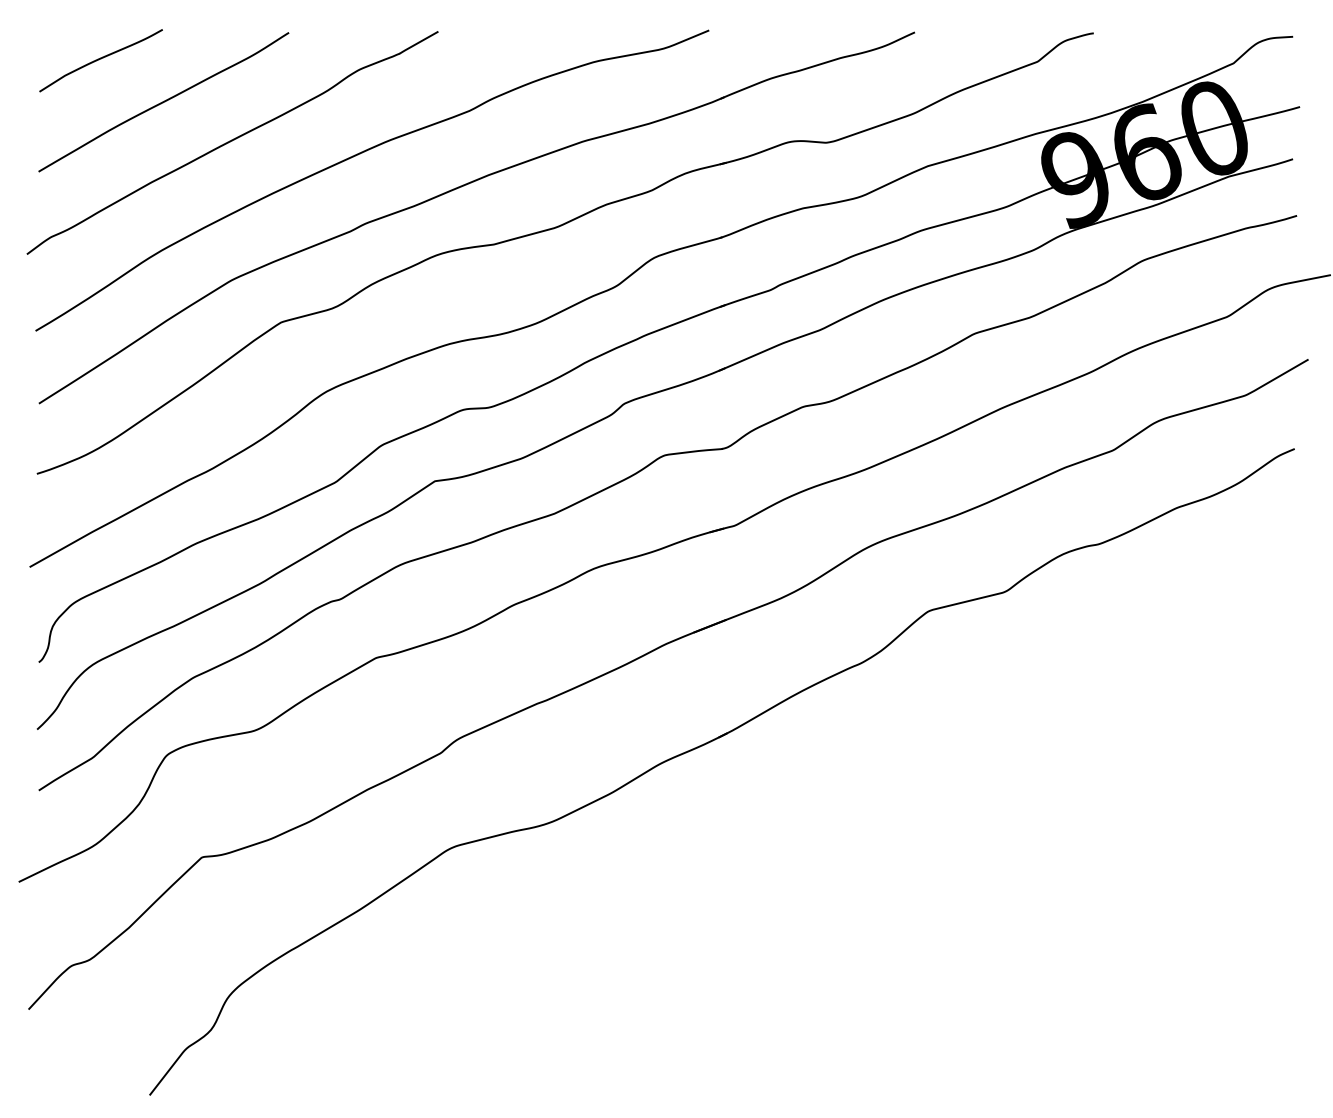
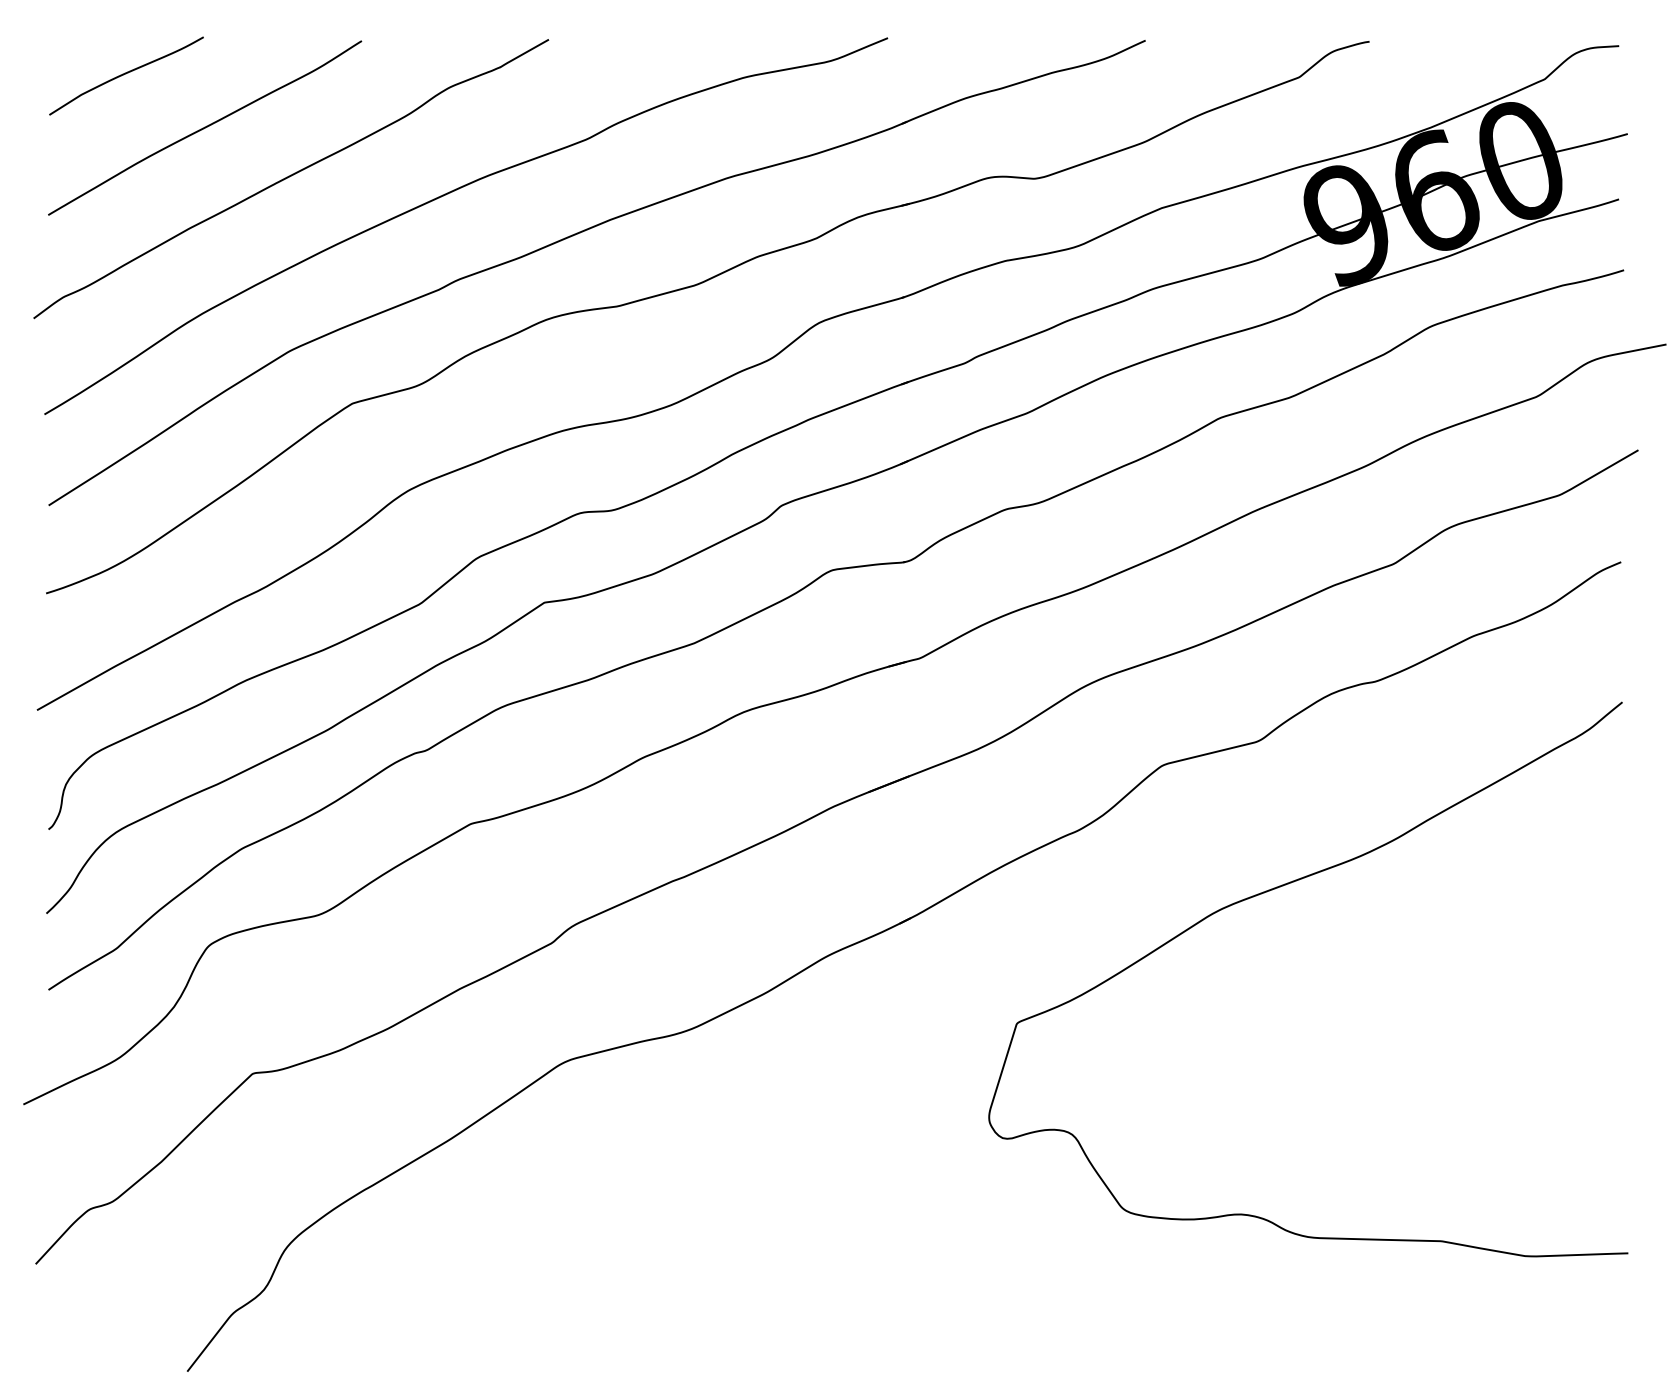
curve: (1018, 710) -> (1275, 889), added

